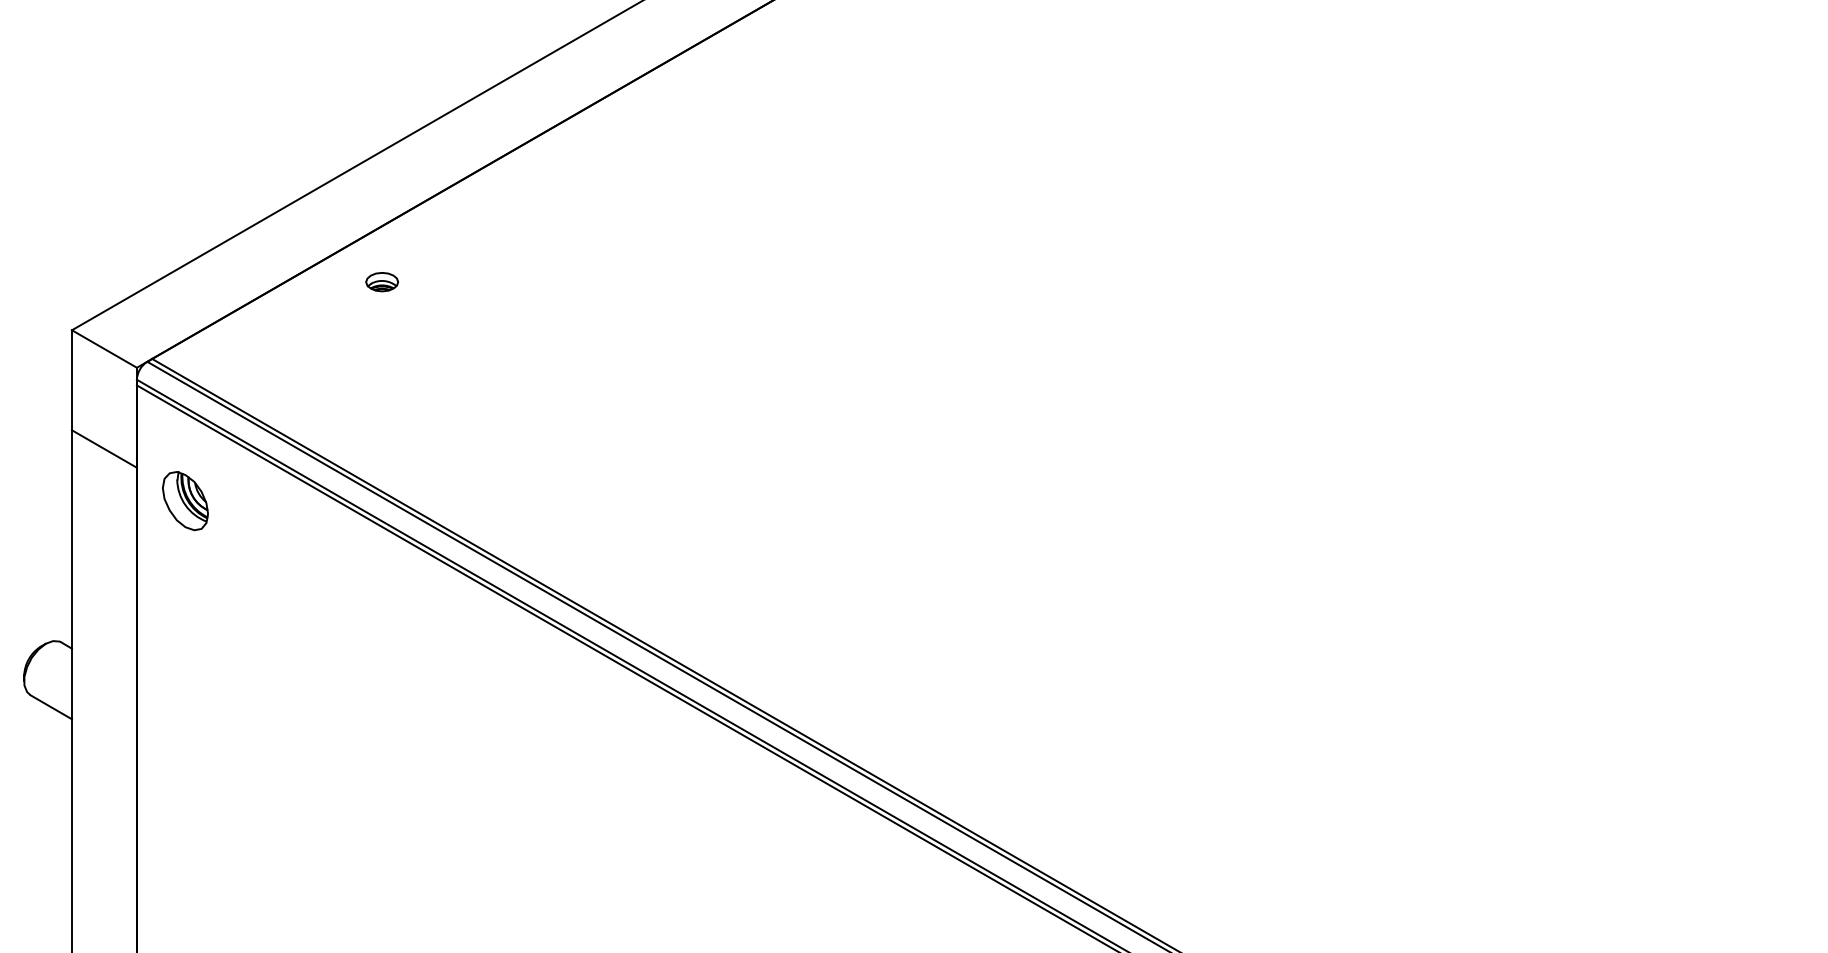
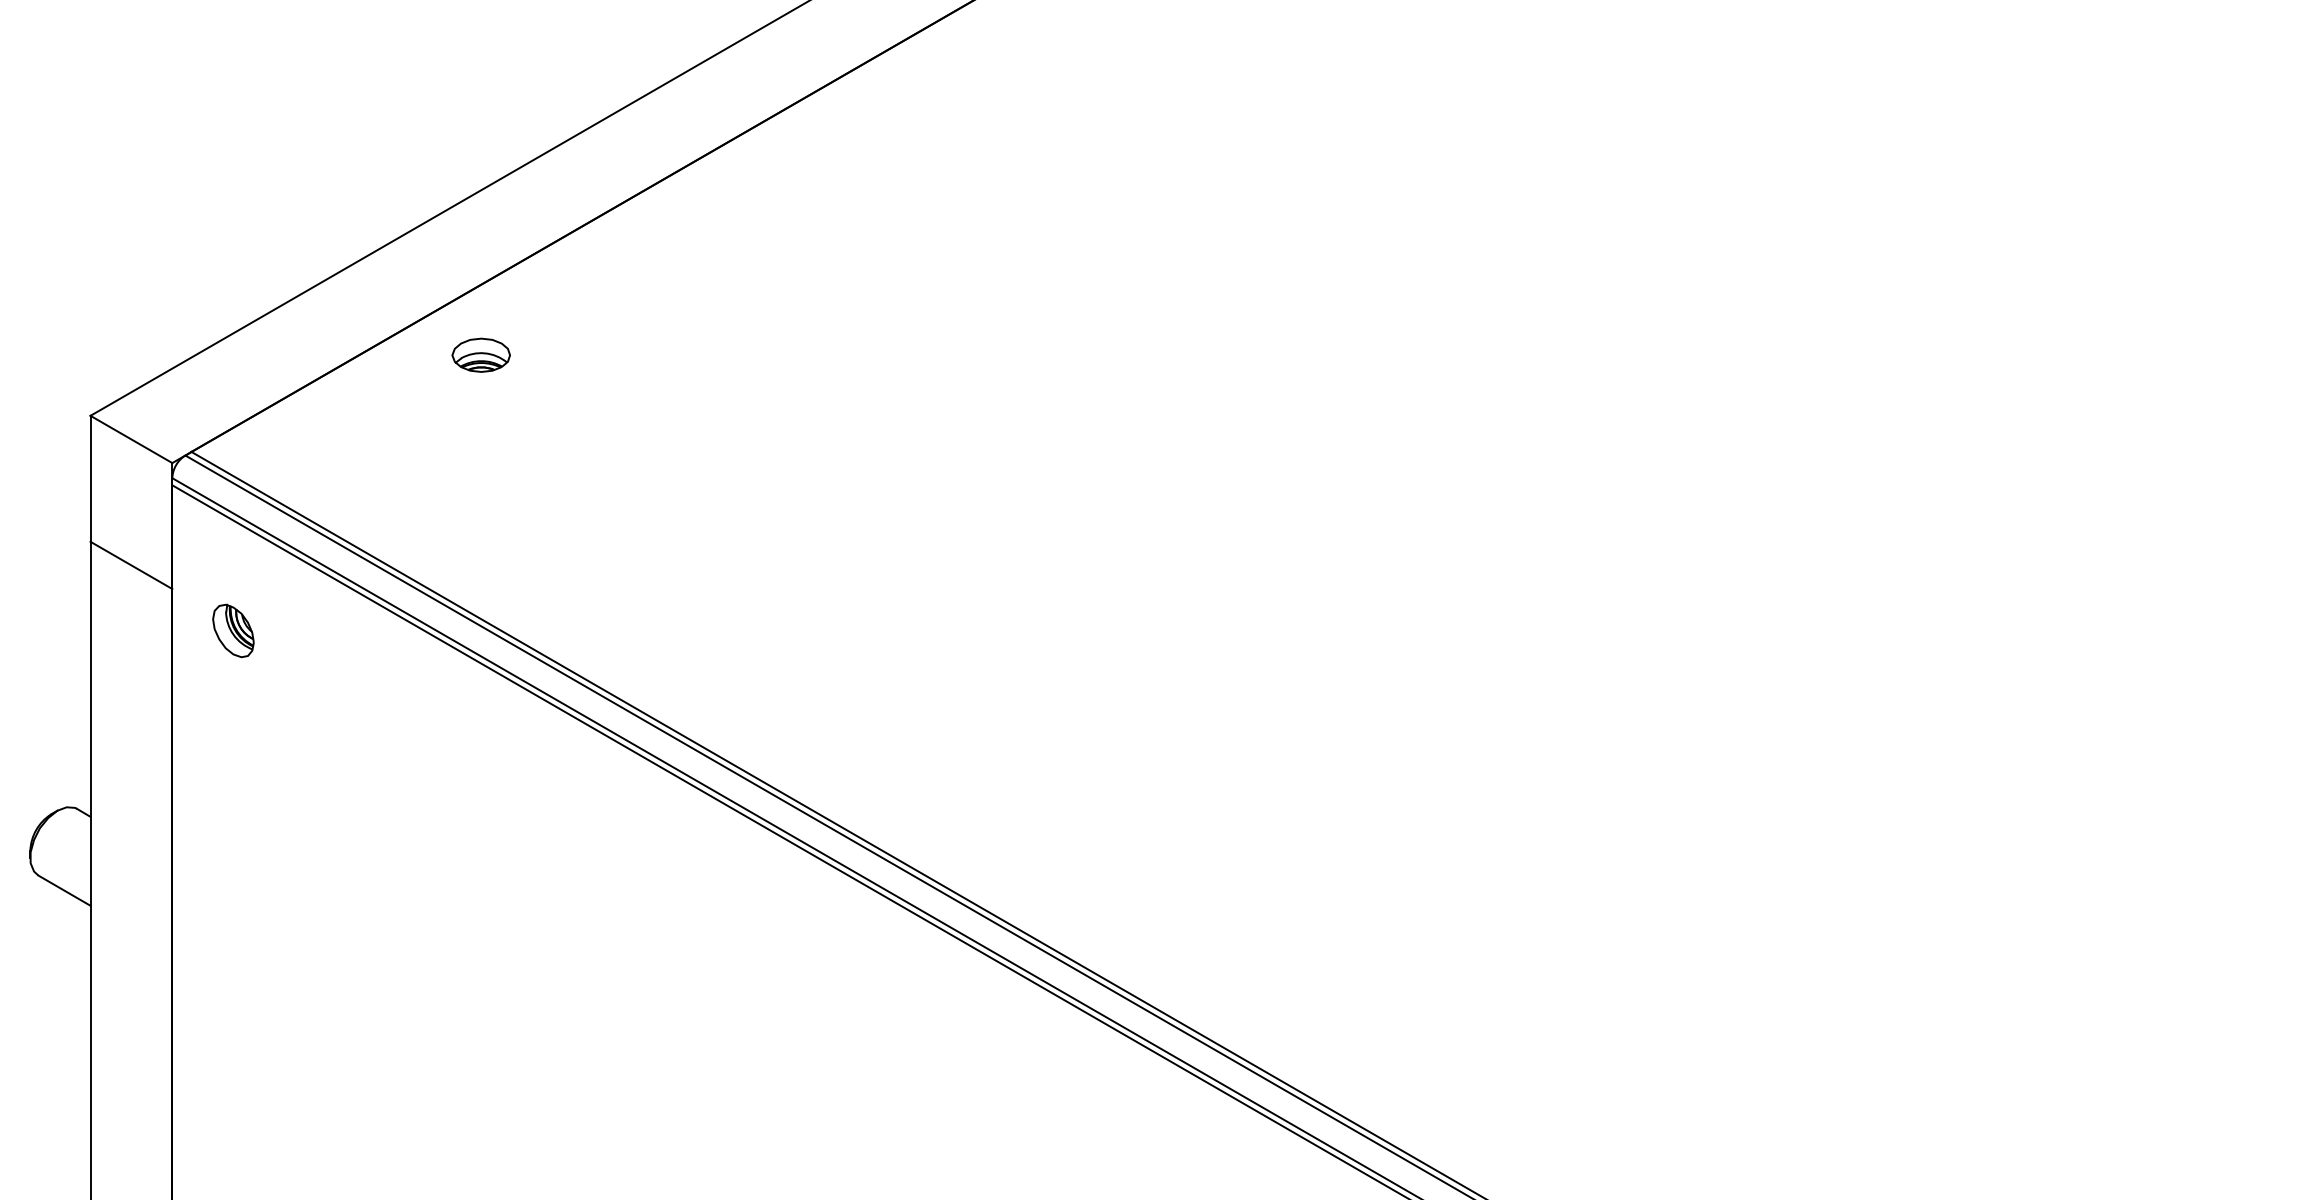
part: (381, 281) -> (480, 354), size x1.43
part: (185, 500) -> (233, 630), size x0.71

